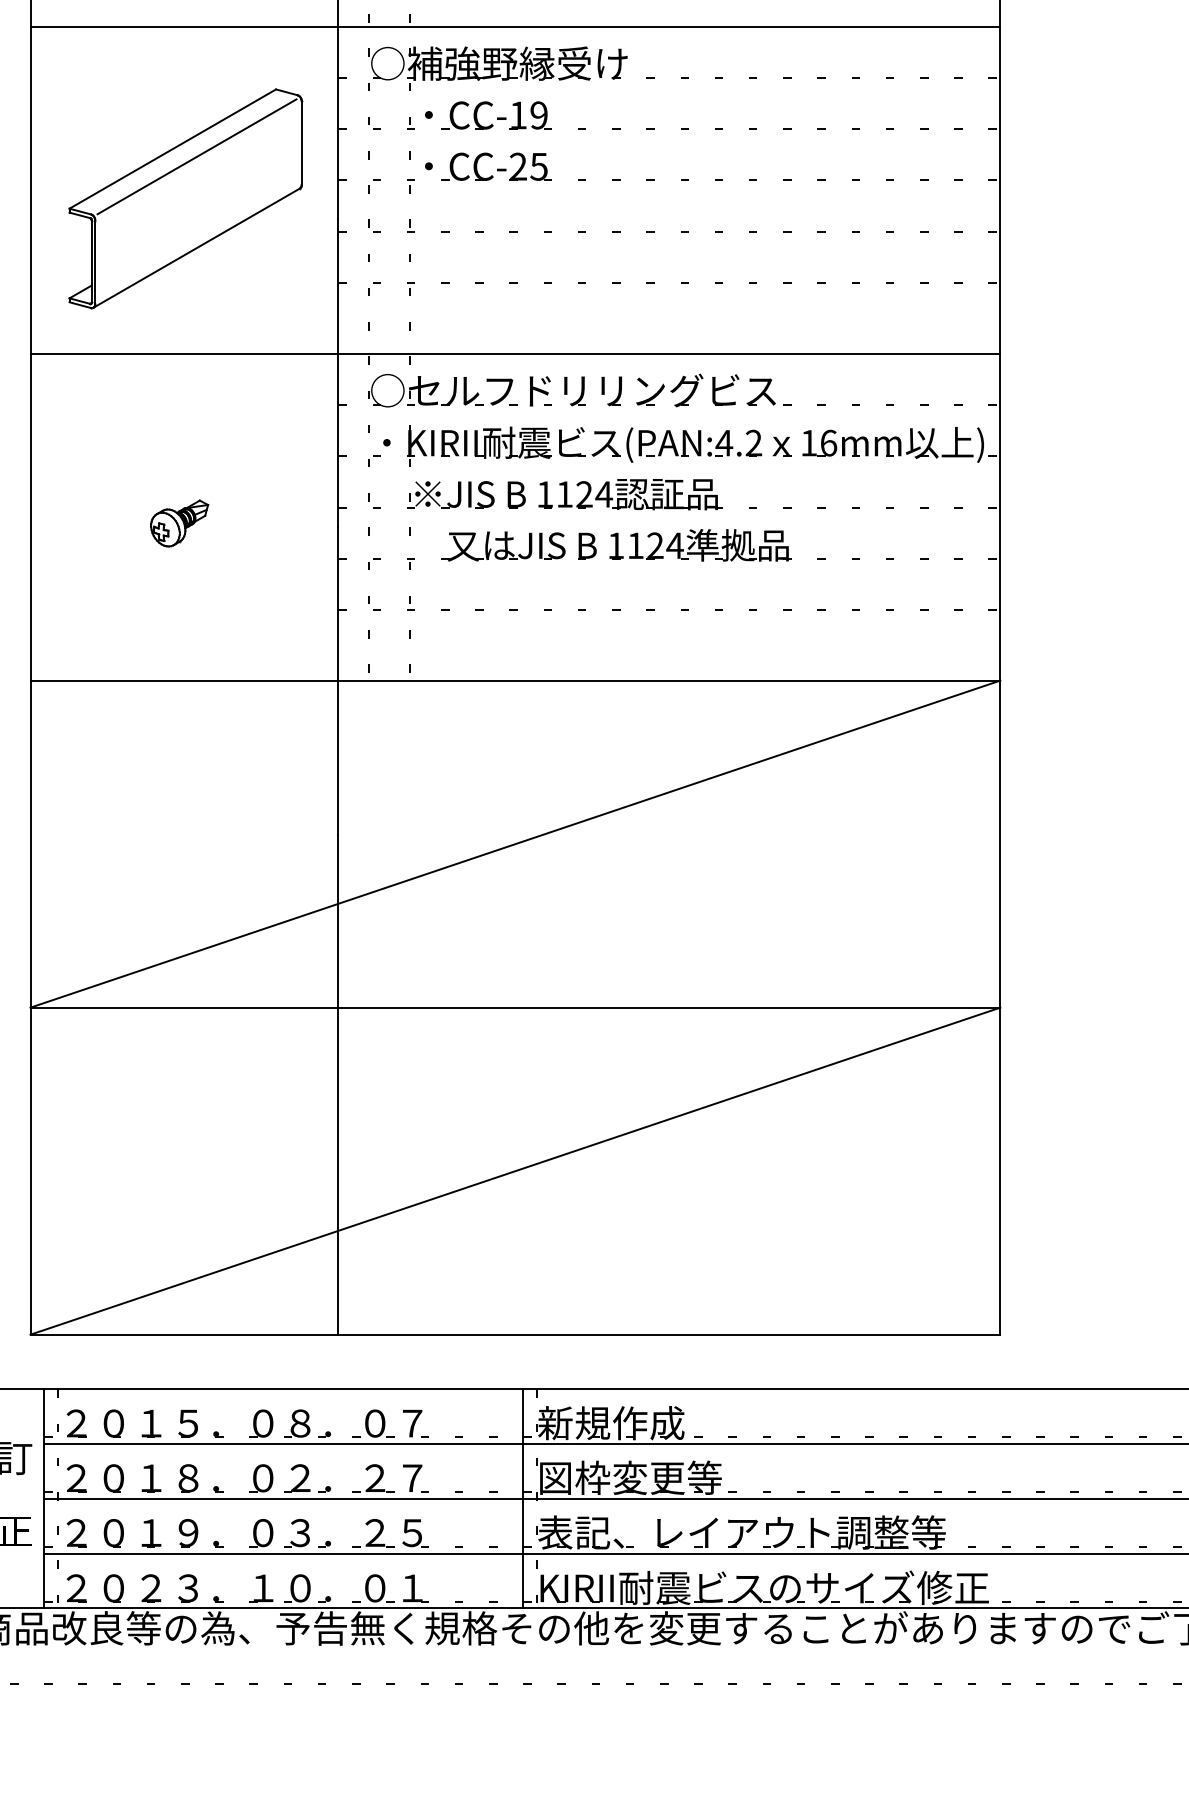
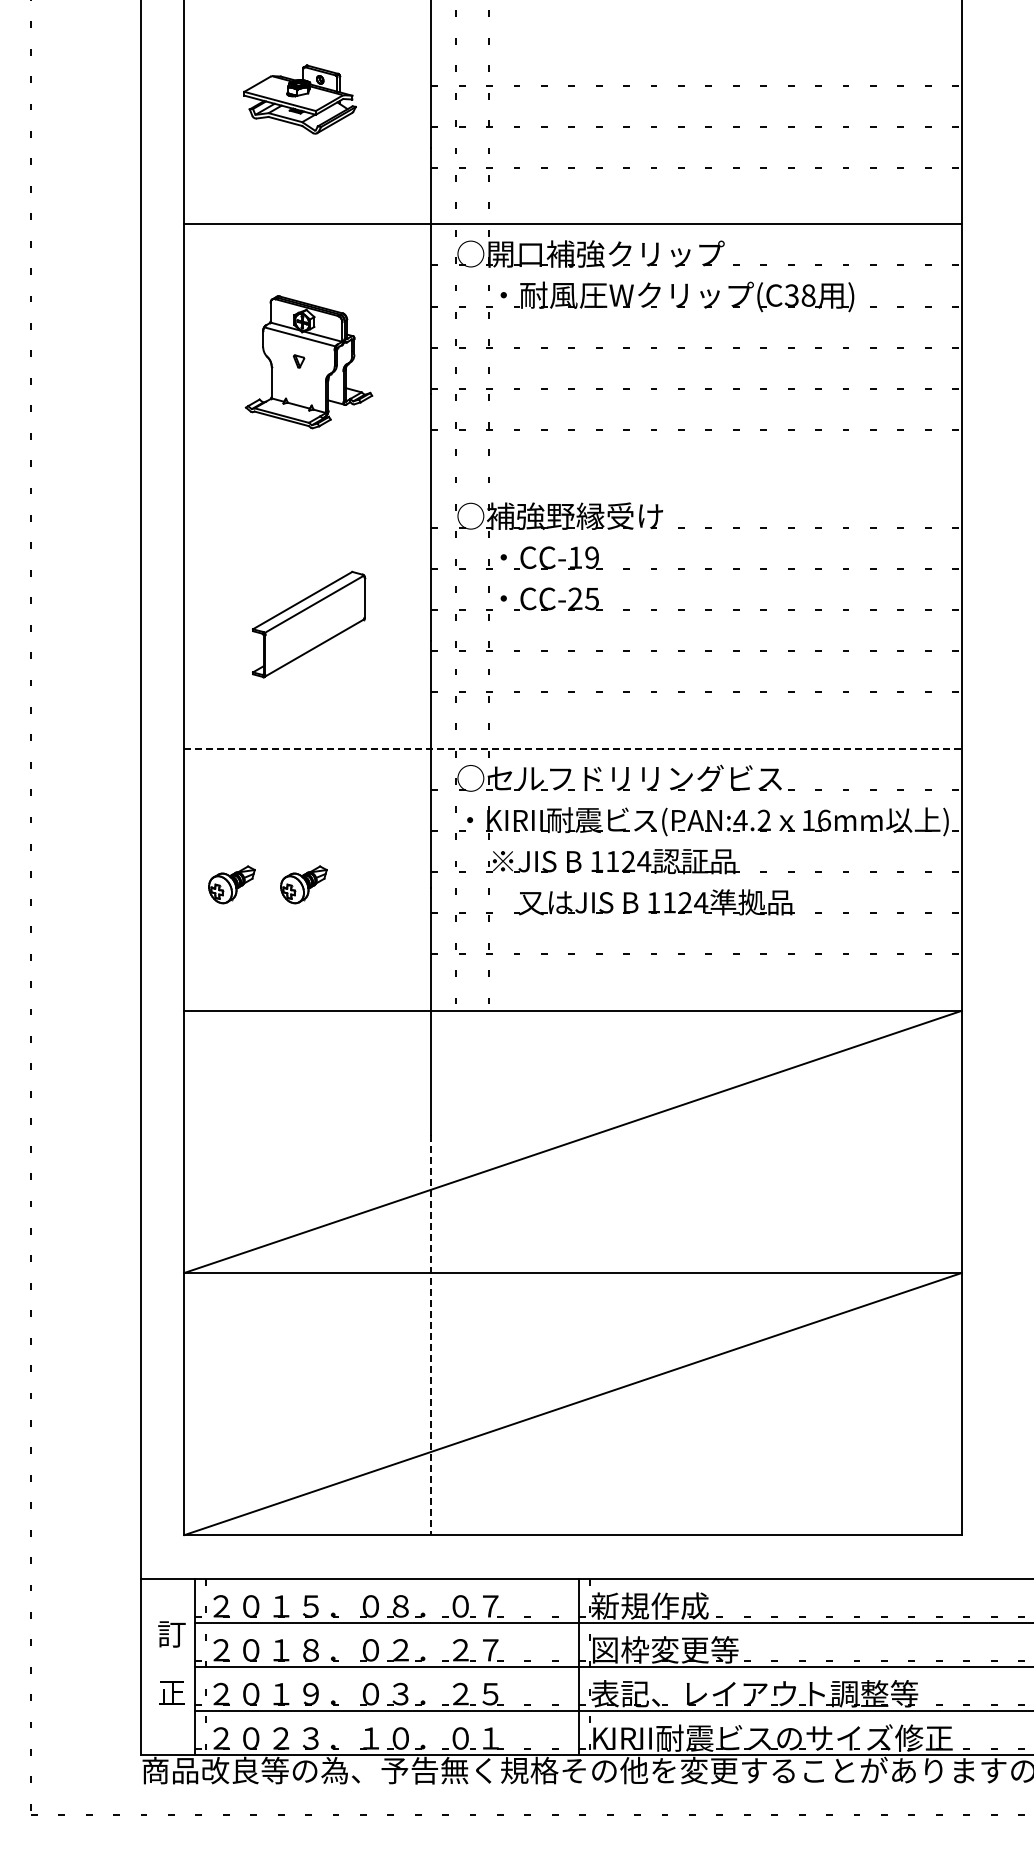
line: (514, 26) -> (572, 486), removed
part: (185, 198) -> (308, 624), size x0.6
line: (515, 353) -> (573, 748), solid -> dashed
part: (89, 523) -> (231, 884), added
line: (338, 1085) -> (431, 1335), solid -> dashed

